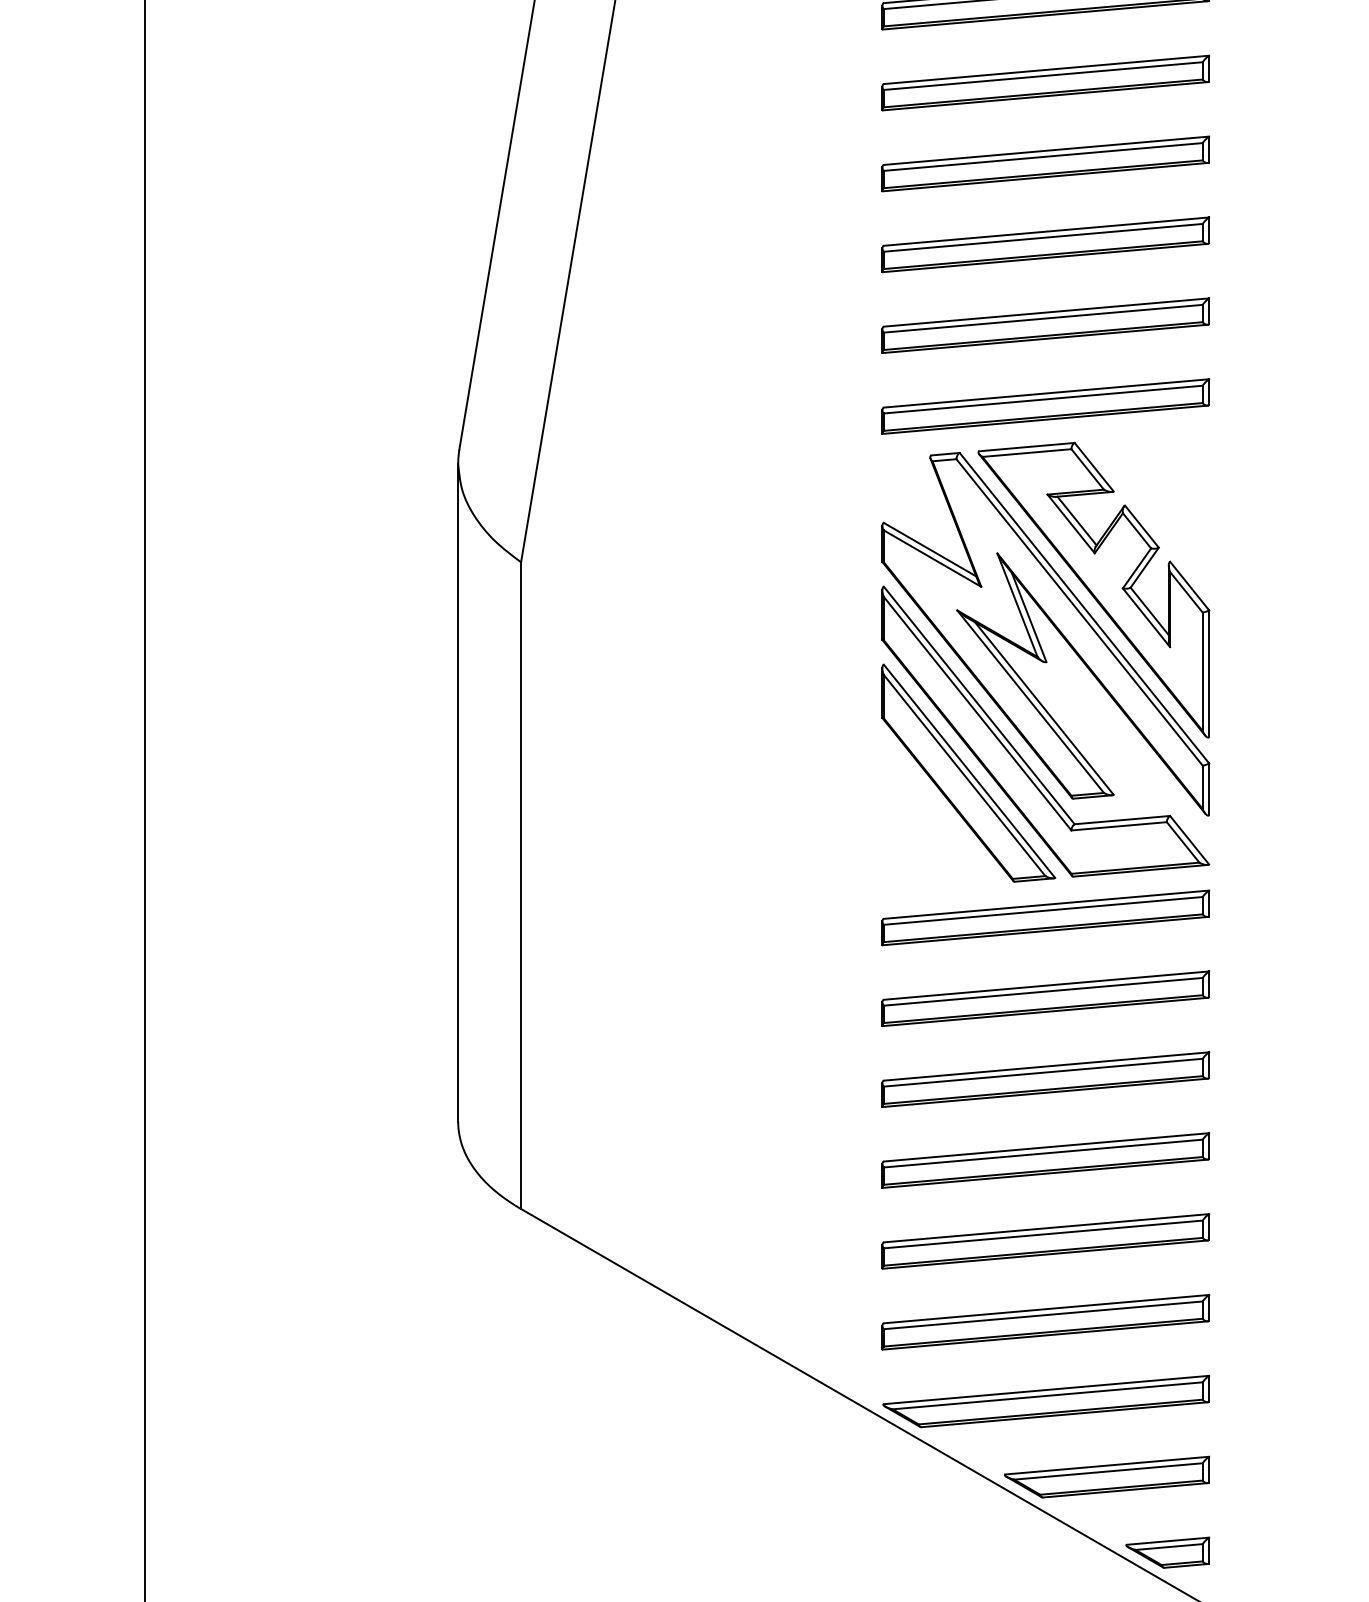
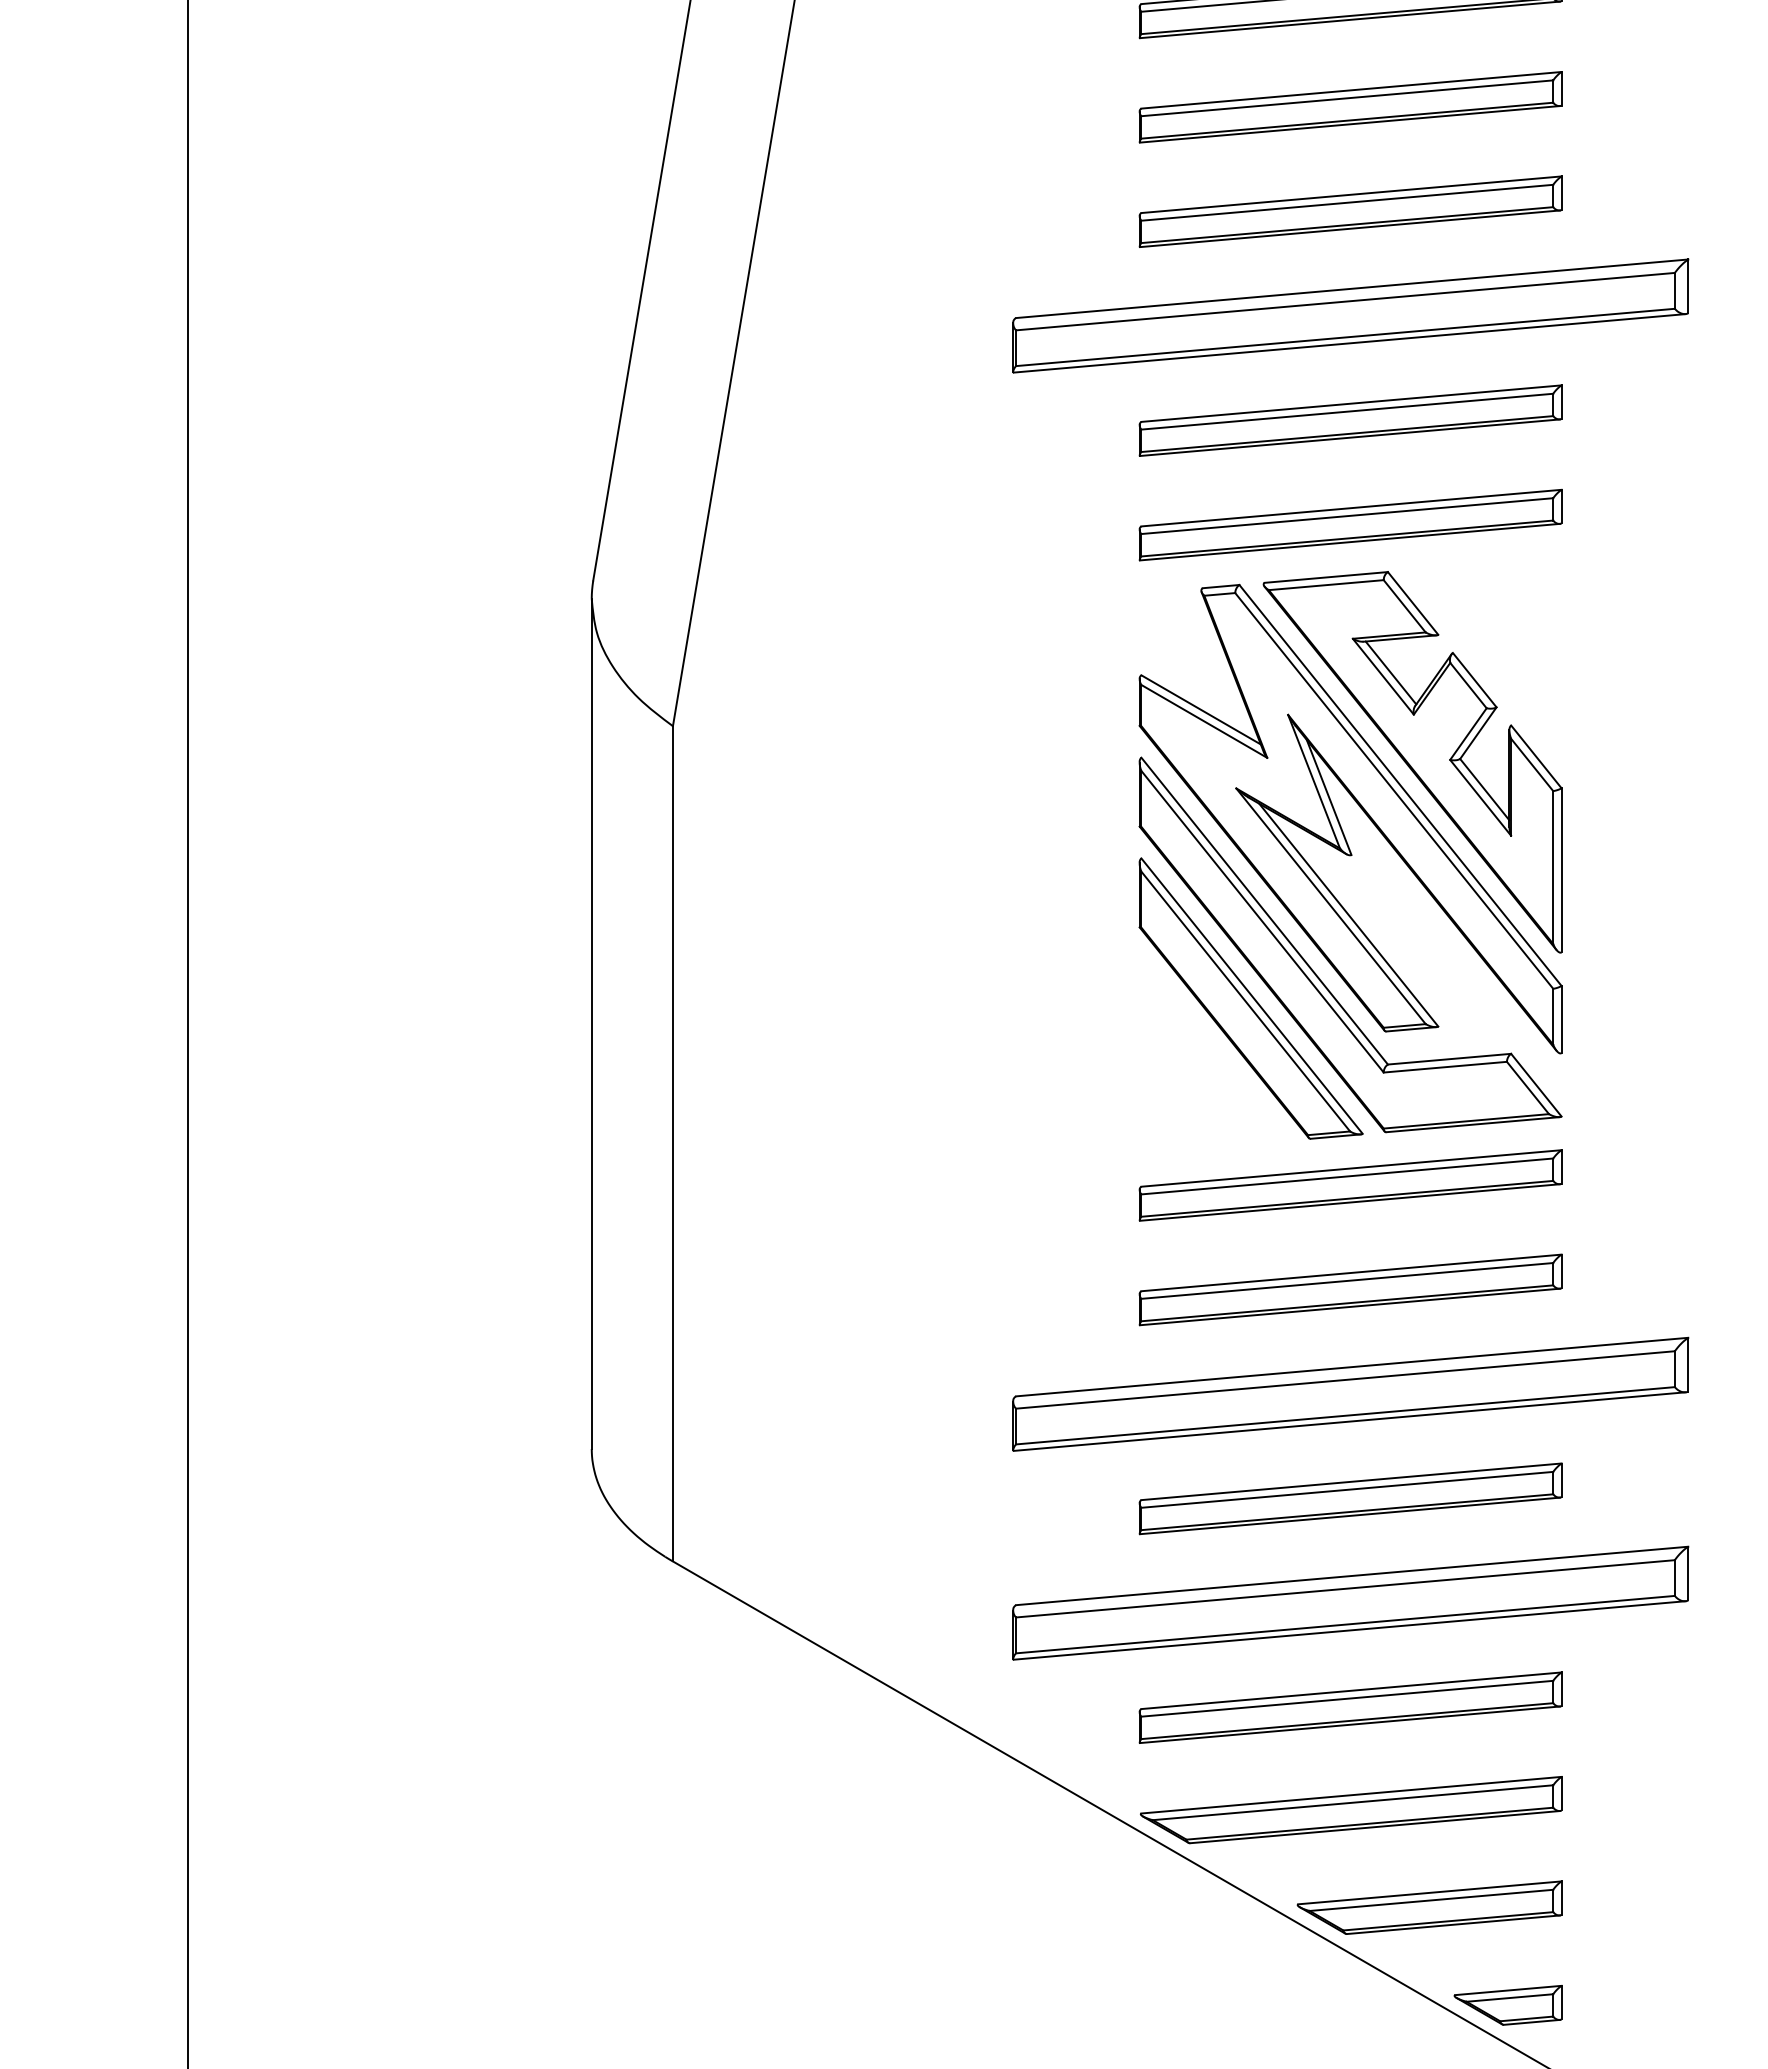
part: (1045, 245) -> (1350, 316), size x1.6
part: (1045, 1079) -> (1350, 1394), size x1.6
part: (1045, 1241) -> (1350, 1603), size x1.6

